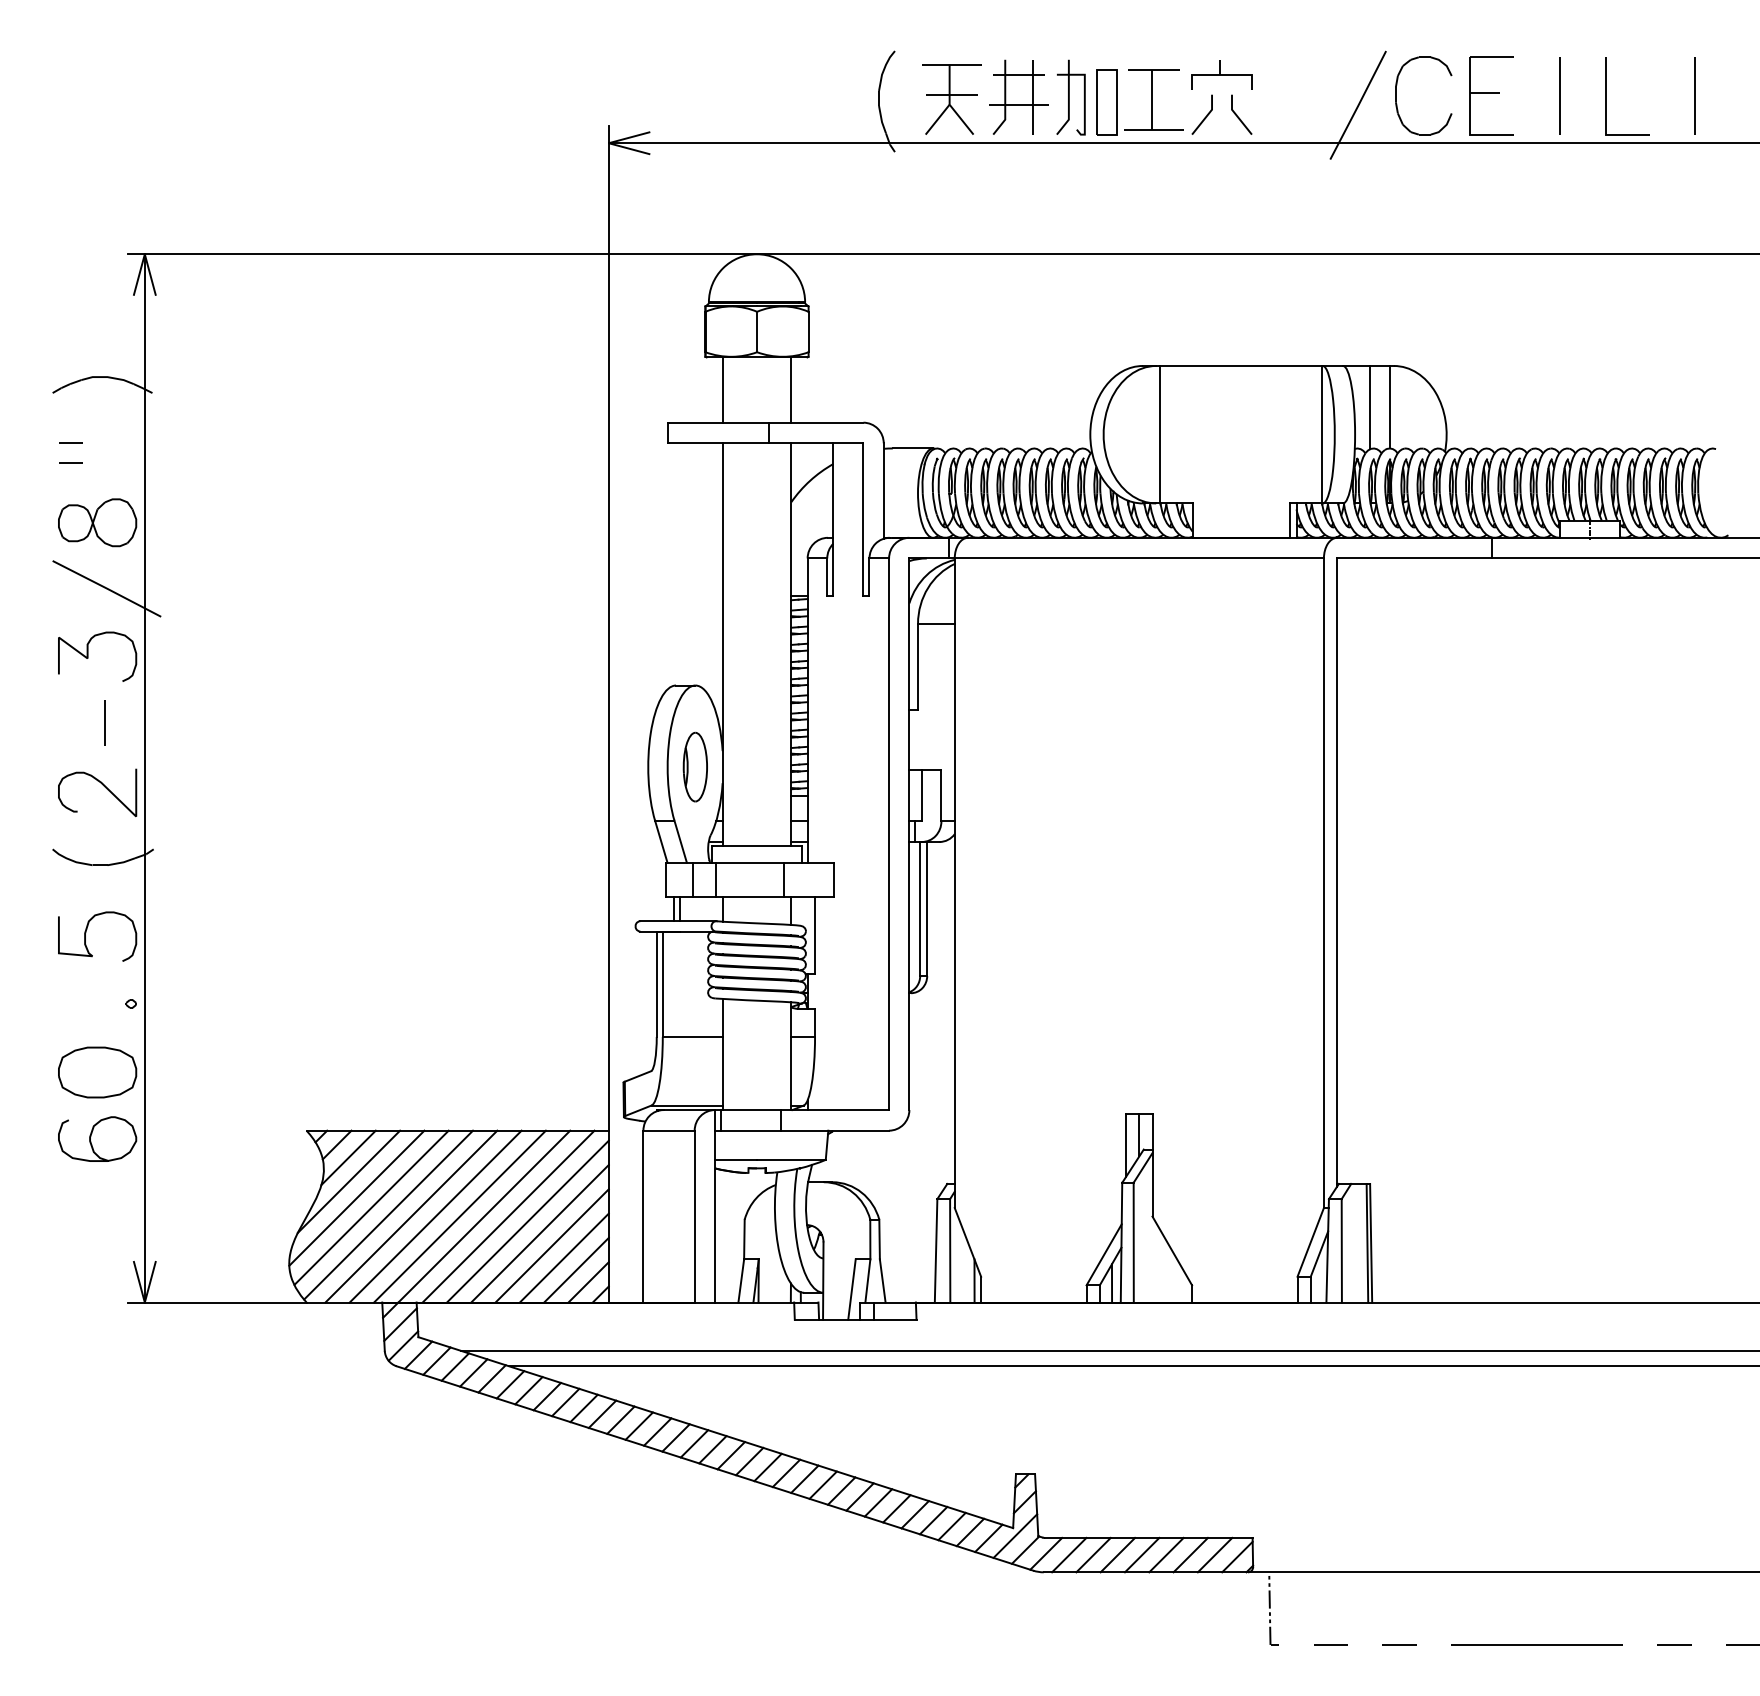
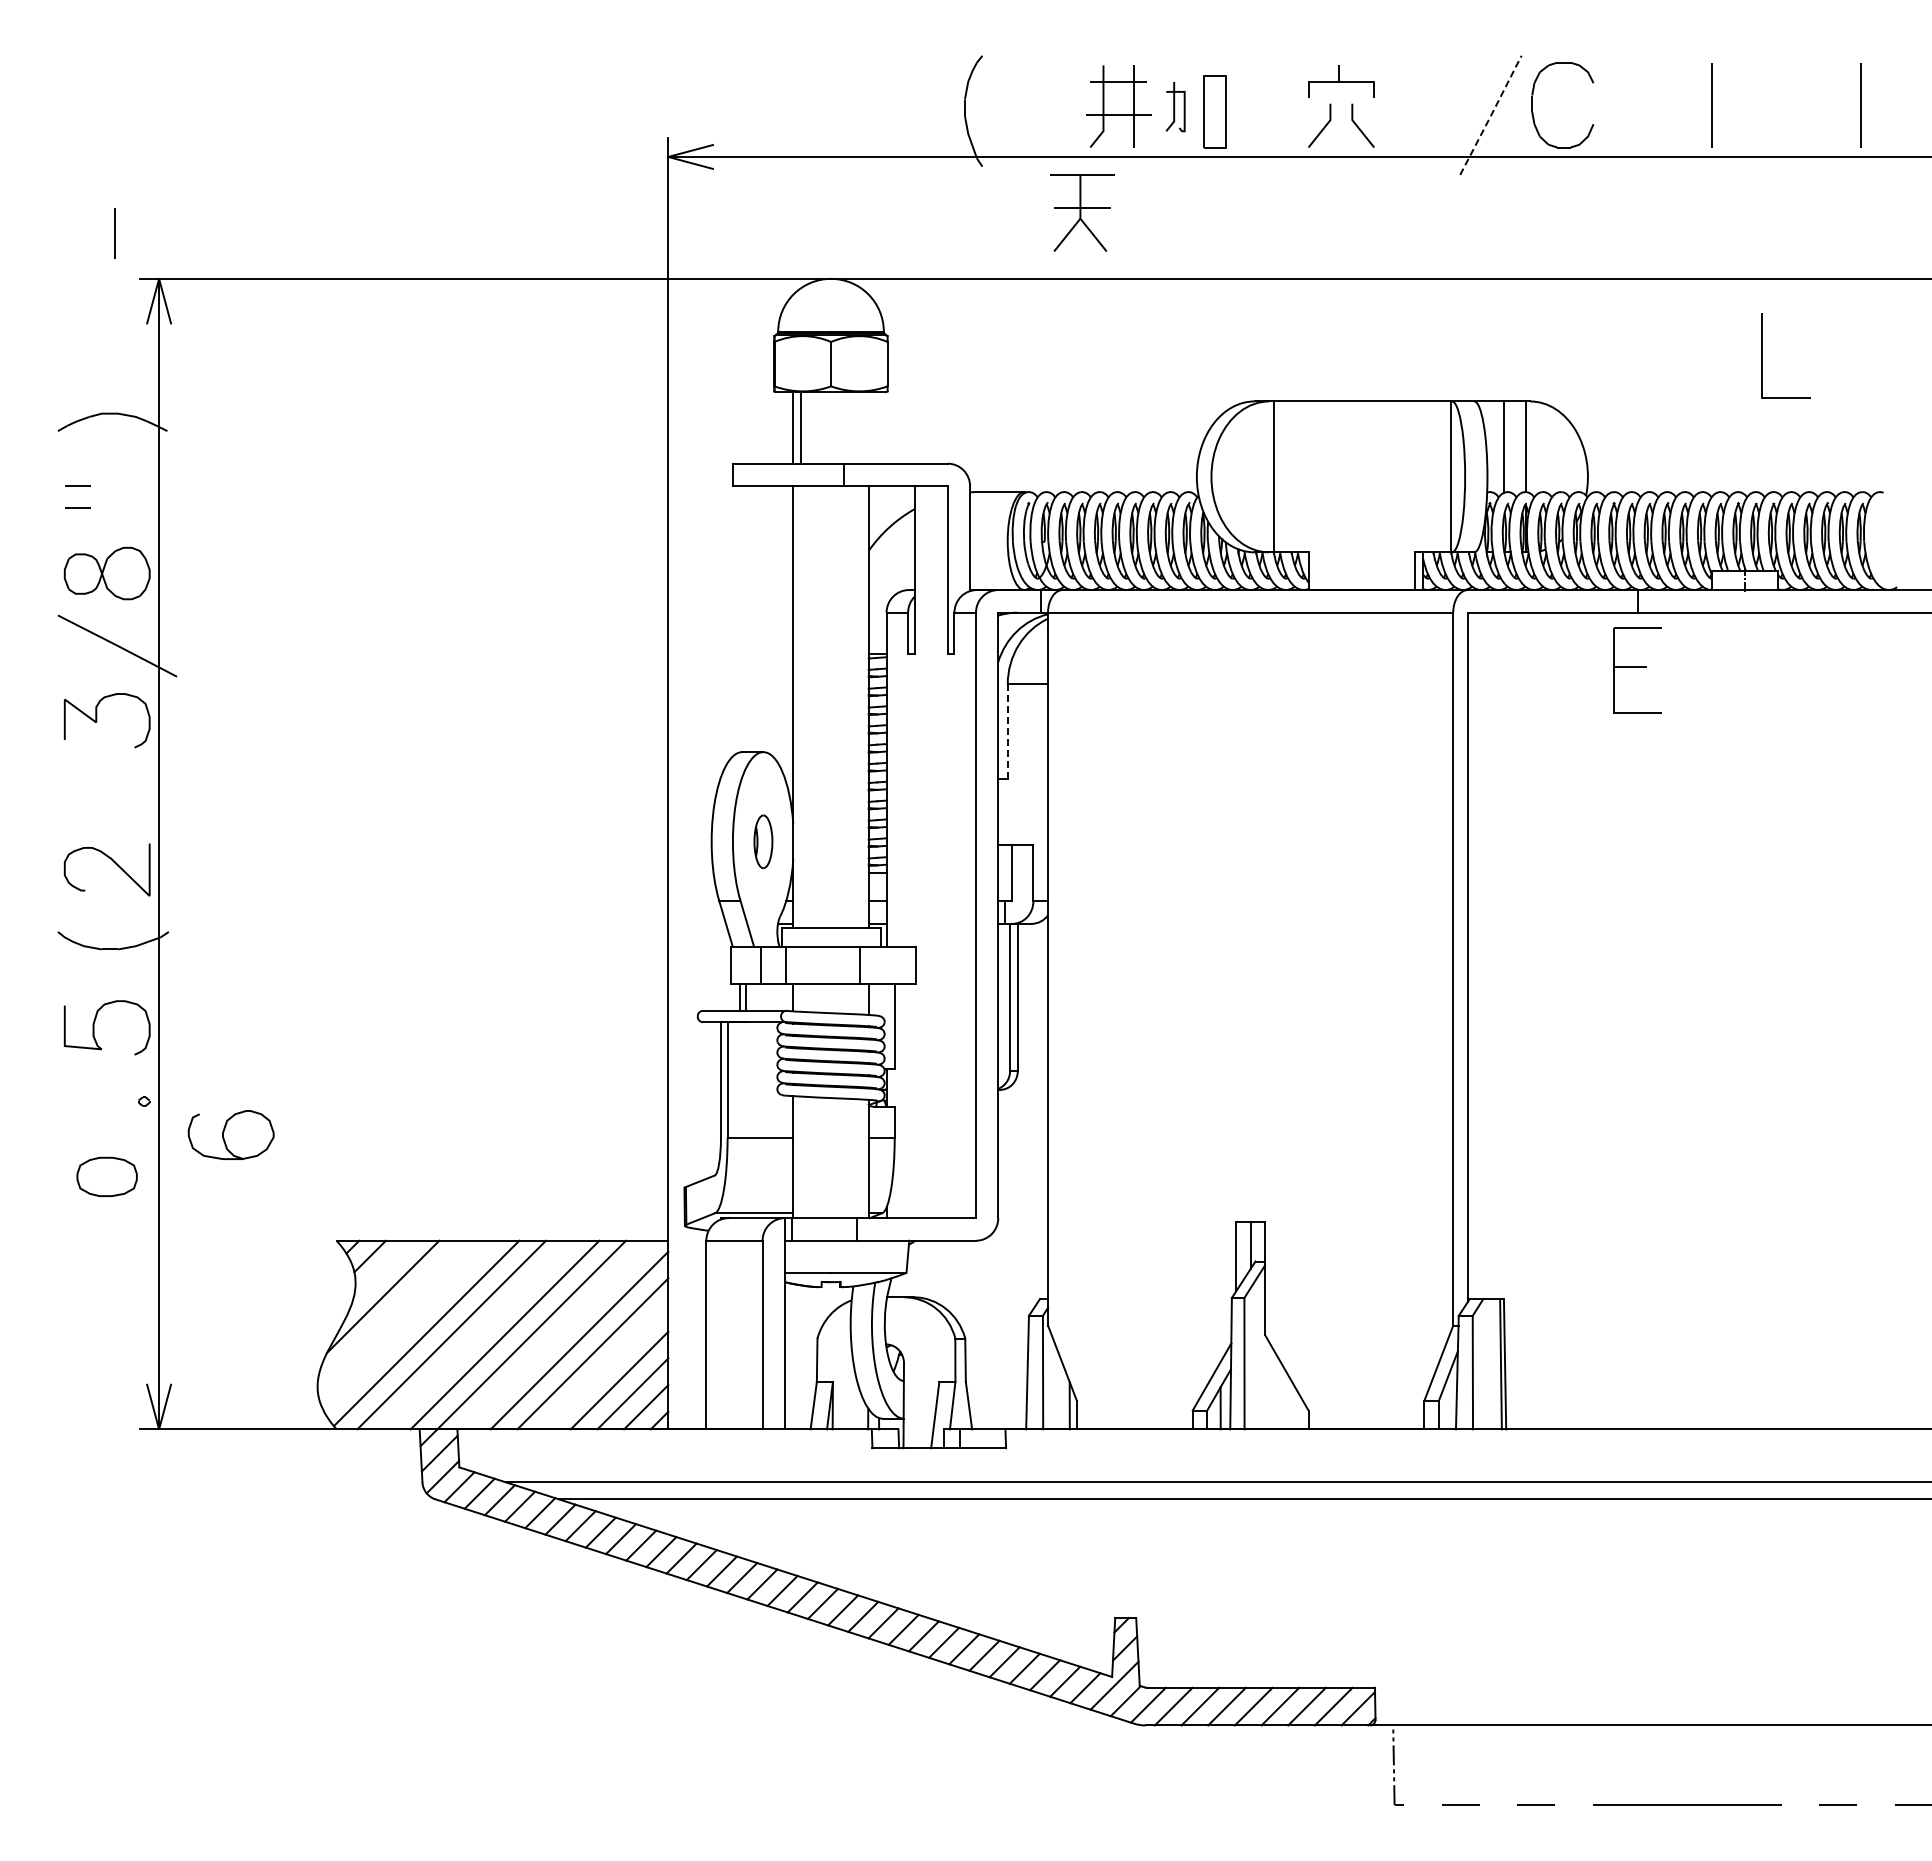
part: (1491, 96) -> (1637, 670), moved
line: (1605, 96) -> (1762, 355), moved
part: (1070, 97) -> (1175, 106), size x0.6
part: (951, 99) -> (1082, 212), moved
part: (1153, 99) -> (1266, 108), removed
line: (1357, 106) -> (1490, 116), solid -> dashed
line: (791, 389) -> (800, 427), moved
line: (917, 667) -> (1007, 732), solid -> dashed
line: (104, 723) -> (114, 233), moved
part: (695, 766) -> (763, 841), size x0.7
part: (96, 1072) -> (106, 1176), size x0.7
curve: (91, 1136) -> (224, 1132), moved
line: (348, 1157) -> (382, 1270), removed
line: (356, 1197) -> (391, 1314), removed
line: (371, 1207) -> (407, 1325), removed
line: (435, 1216) -> (478, 1334), removed
line: (508, 1216) -> (558, 1334), removed
line: (552, 1246) -> (606, 1367), removed

